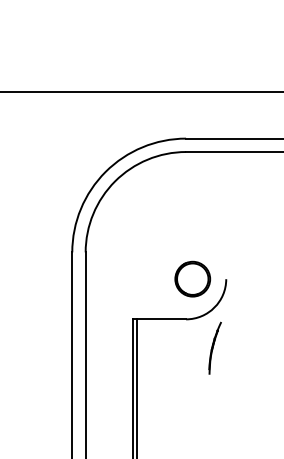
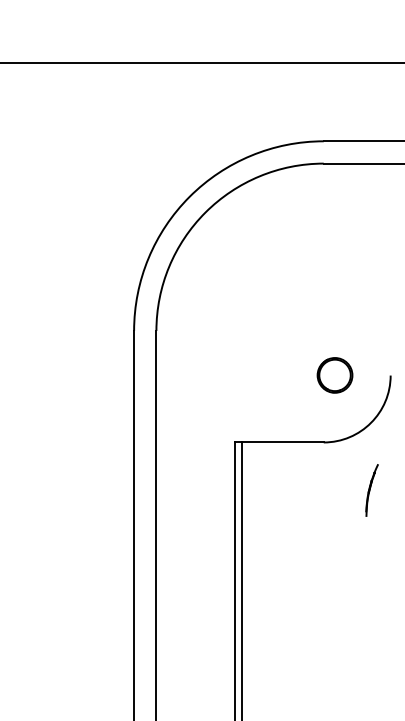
part: (192, 278) -> (334, 374), size x0.6
part: (214, 347) -> (371, 489), size x0.6

